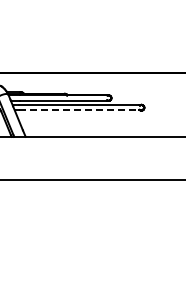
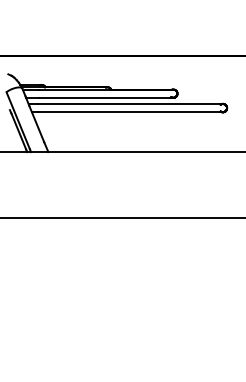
line: (79, 110) -> (129, 112), dashed -> solid

